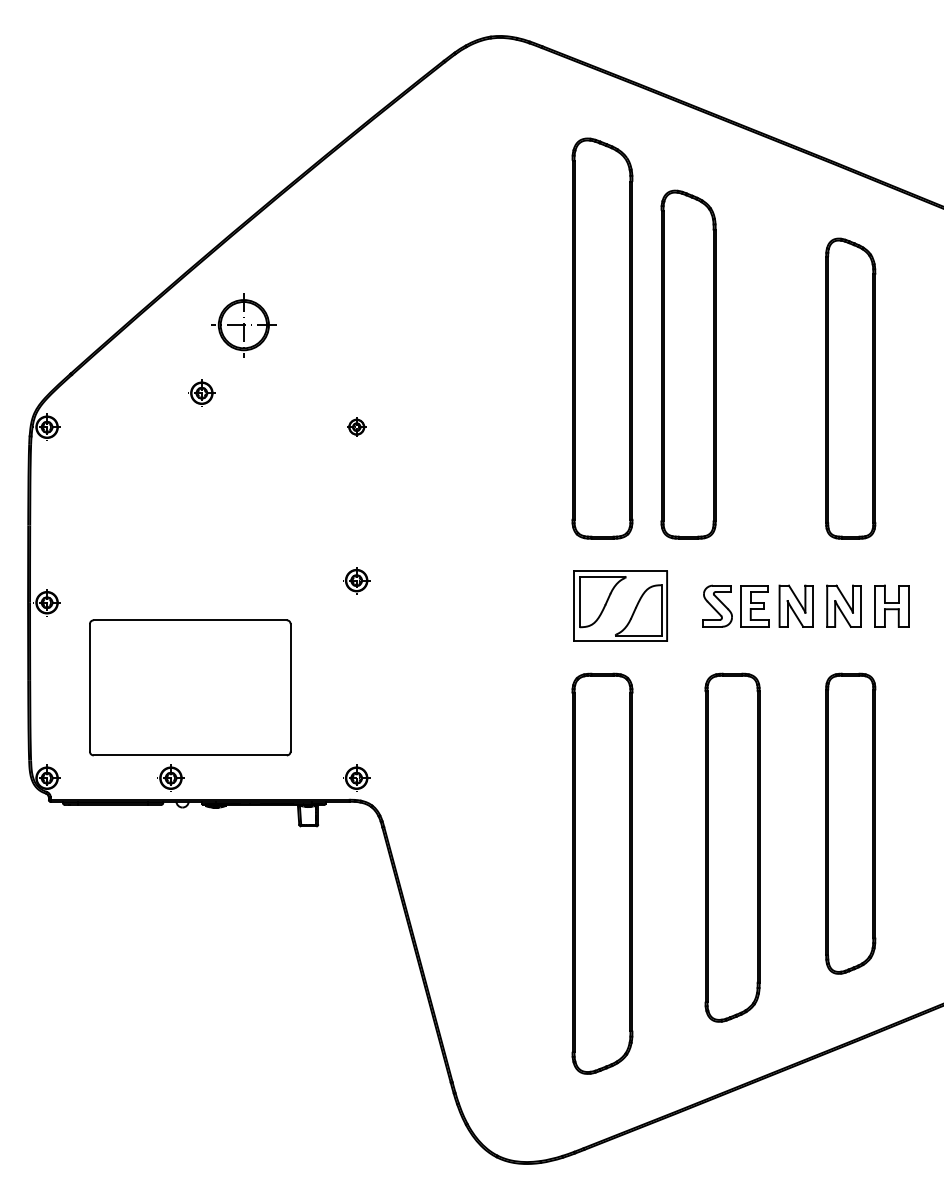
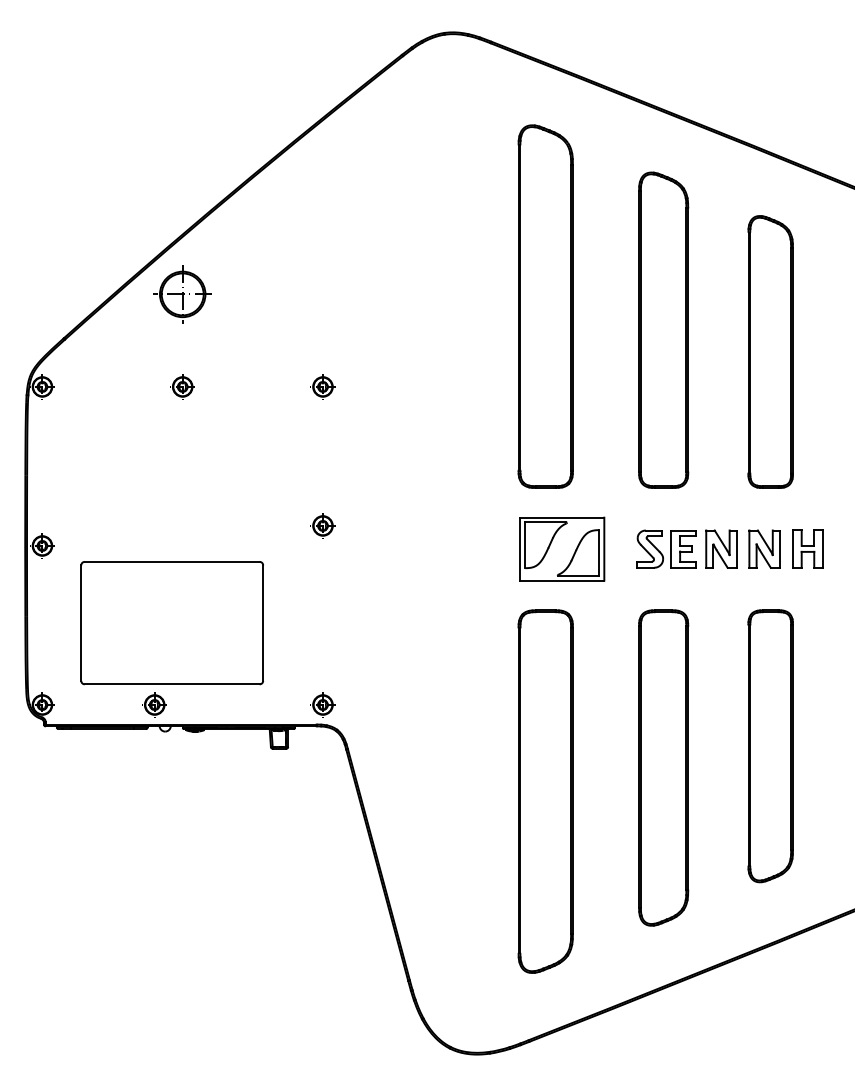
part: (243, 325) -> (182, 294), moved
part: (688, 364) -> (663, 330), moved
part: (201, 392) -> (182, 386), moved
part: (356, 426) -> (322, 386), size x1.43

